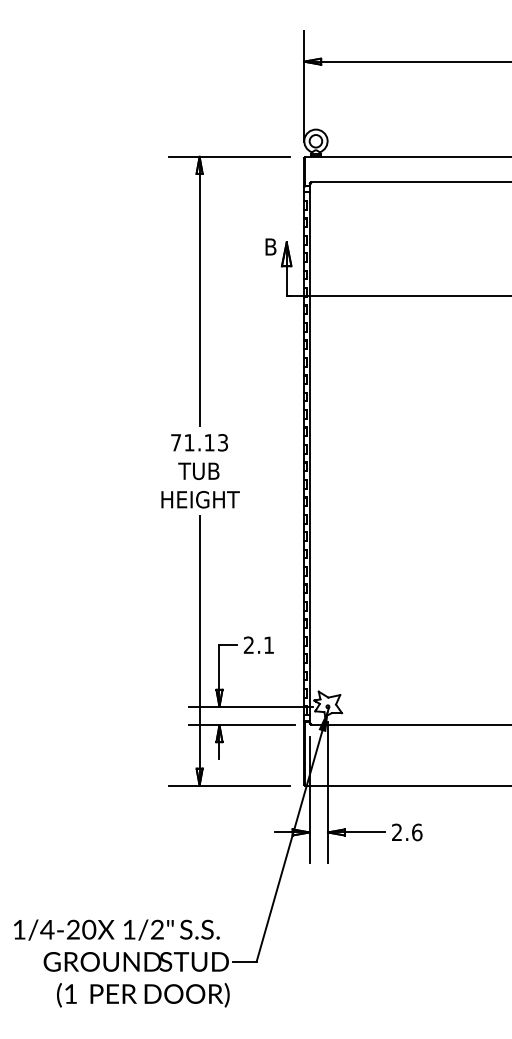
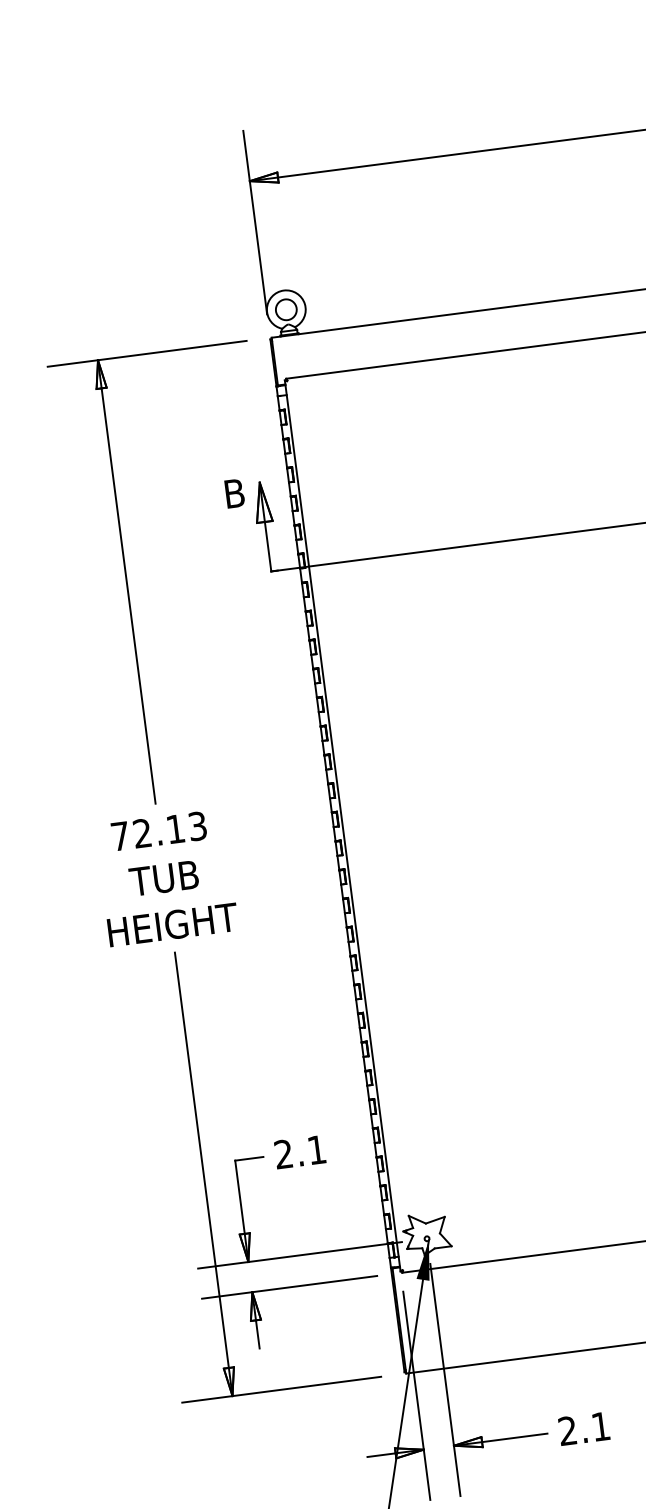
text: (189, 442) -> (142, 833), 71.13 -> 72.13
text: (417, 832) -> (601, 1426), 2.6 -> 2.1

